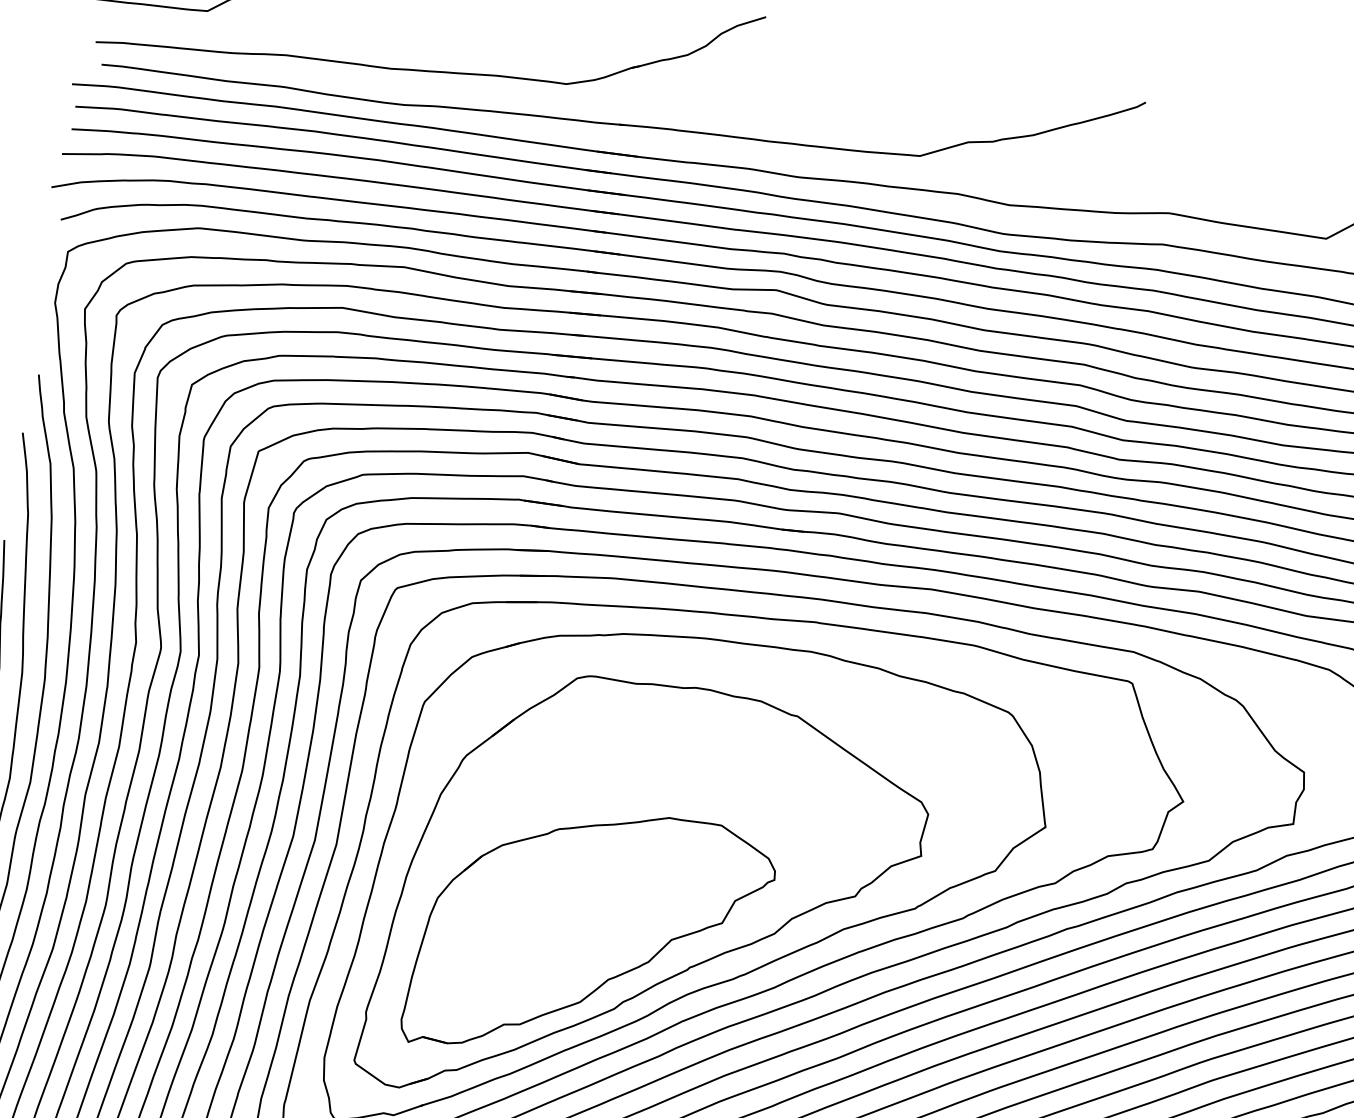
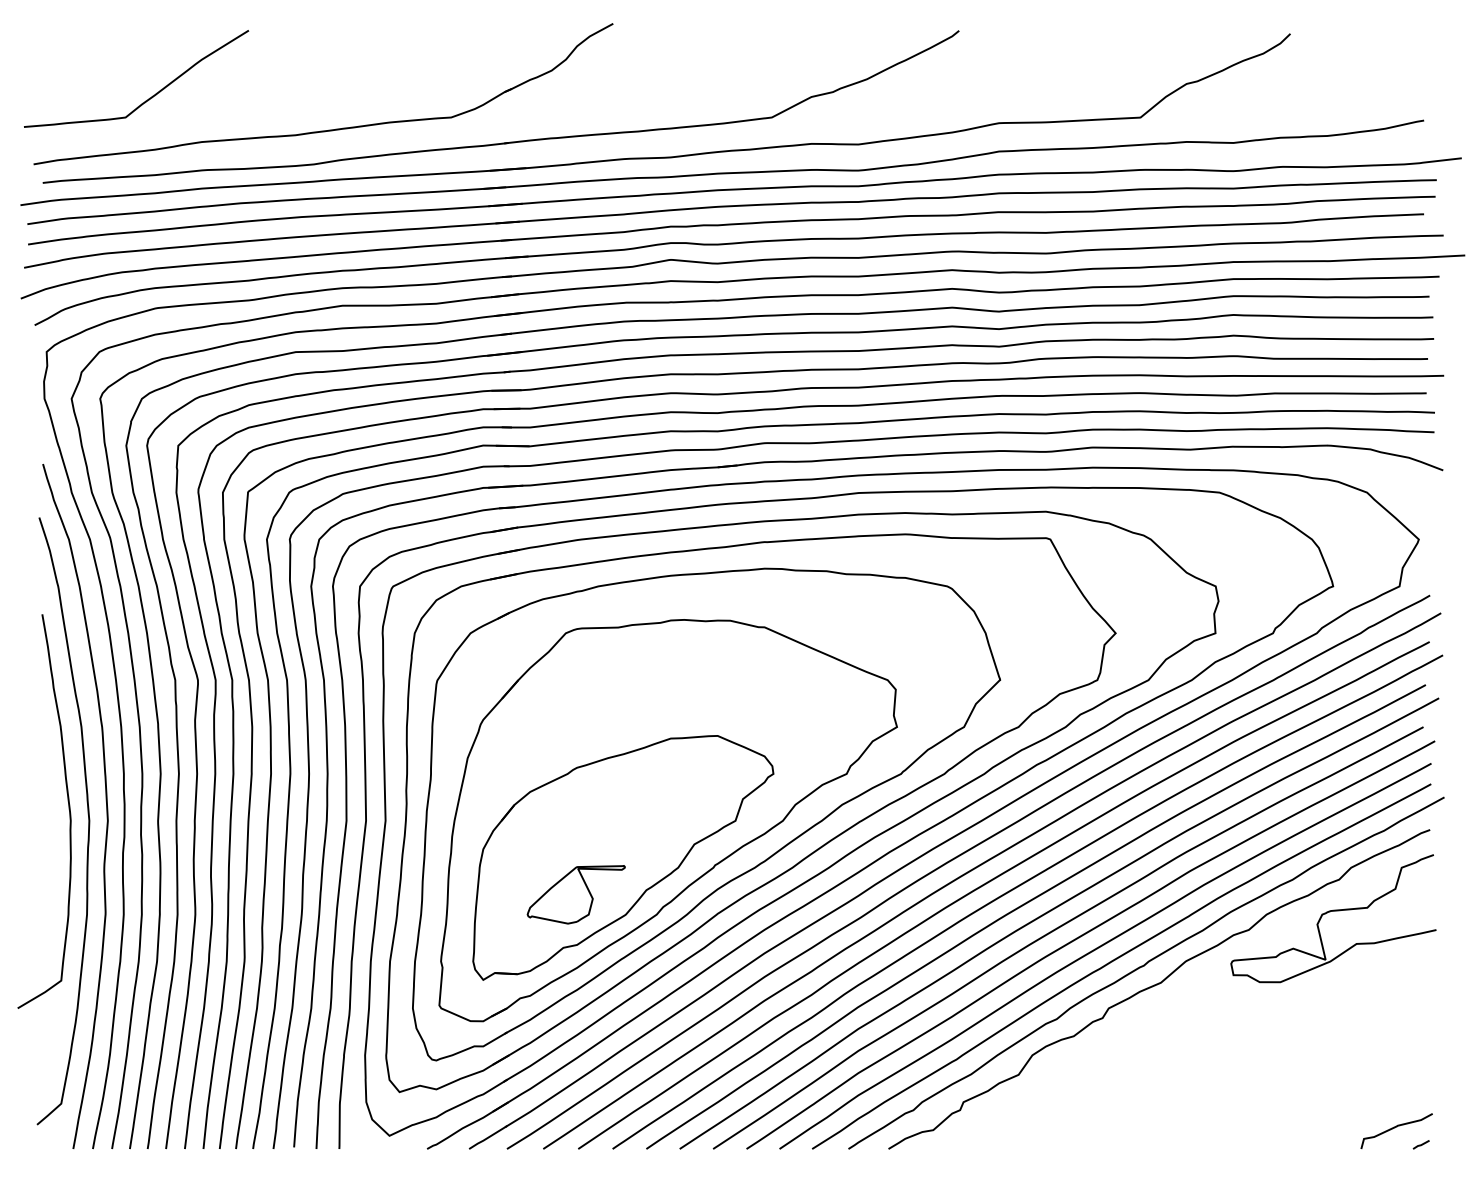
part: (529, 968) -> (575, 894), added

